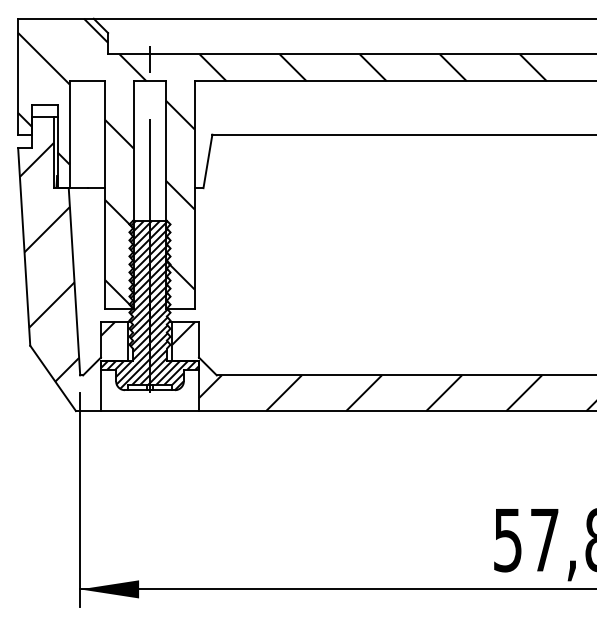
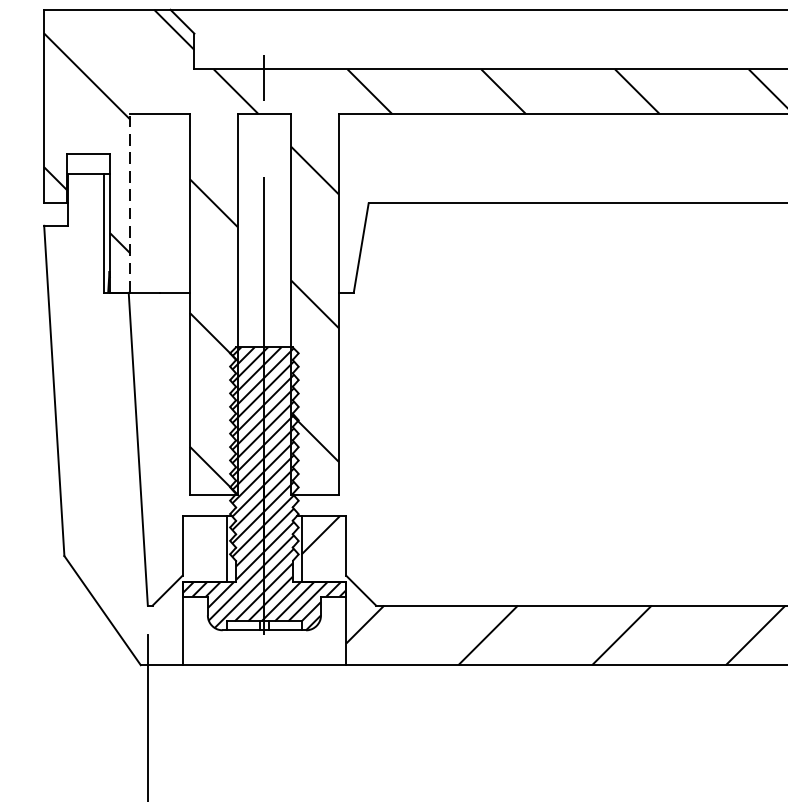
line: (69, 134) -> (129, 203), solid -> dashed
hatch: (67, 262) -> (126, 416), removed

